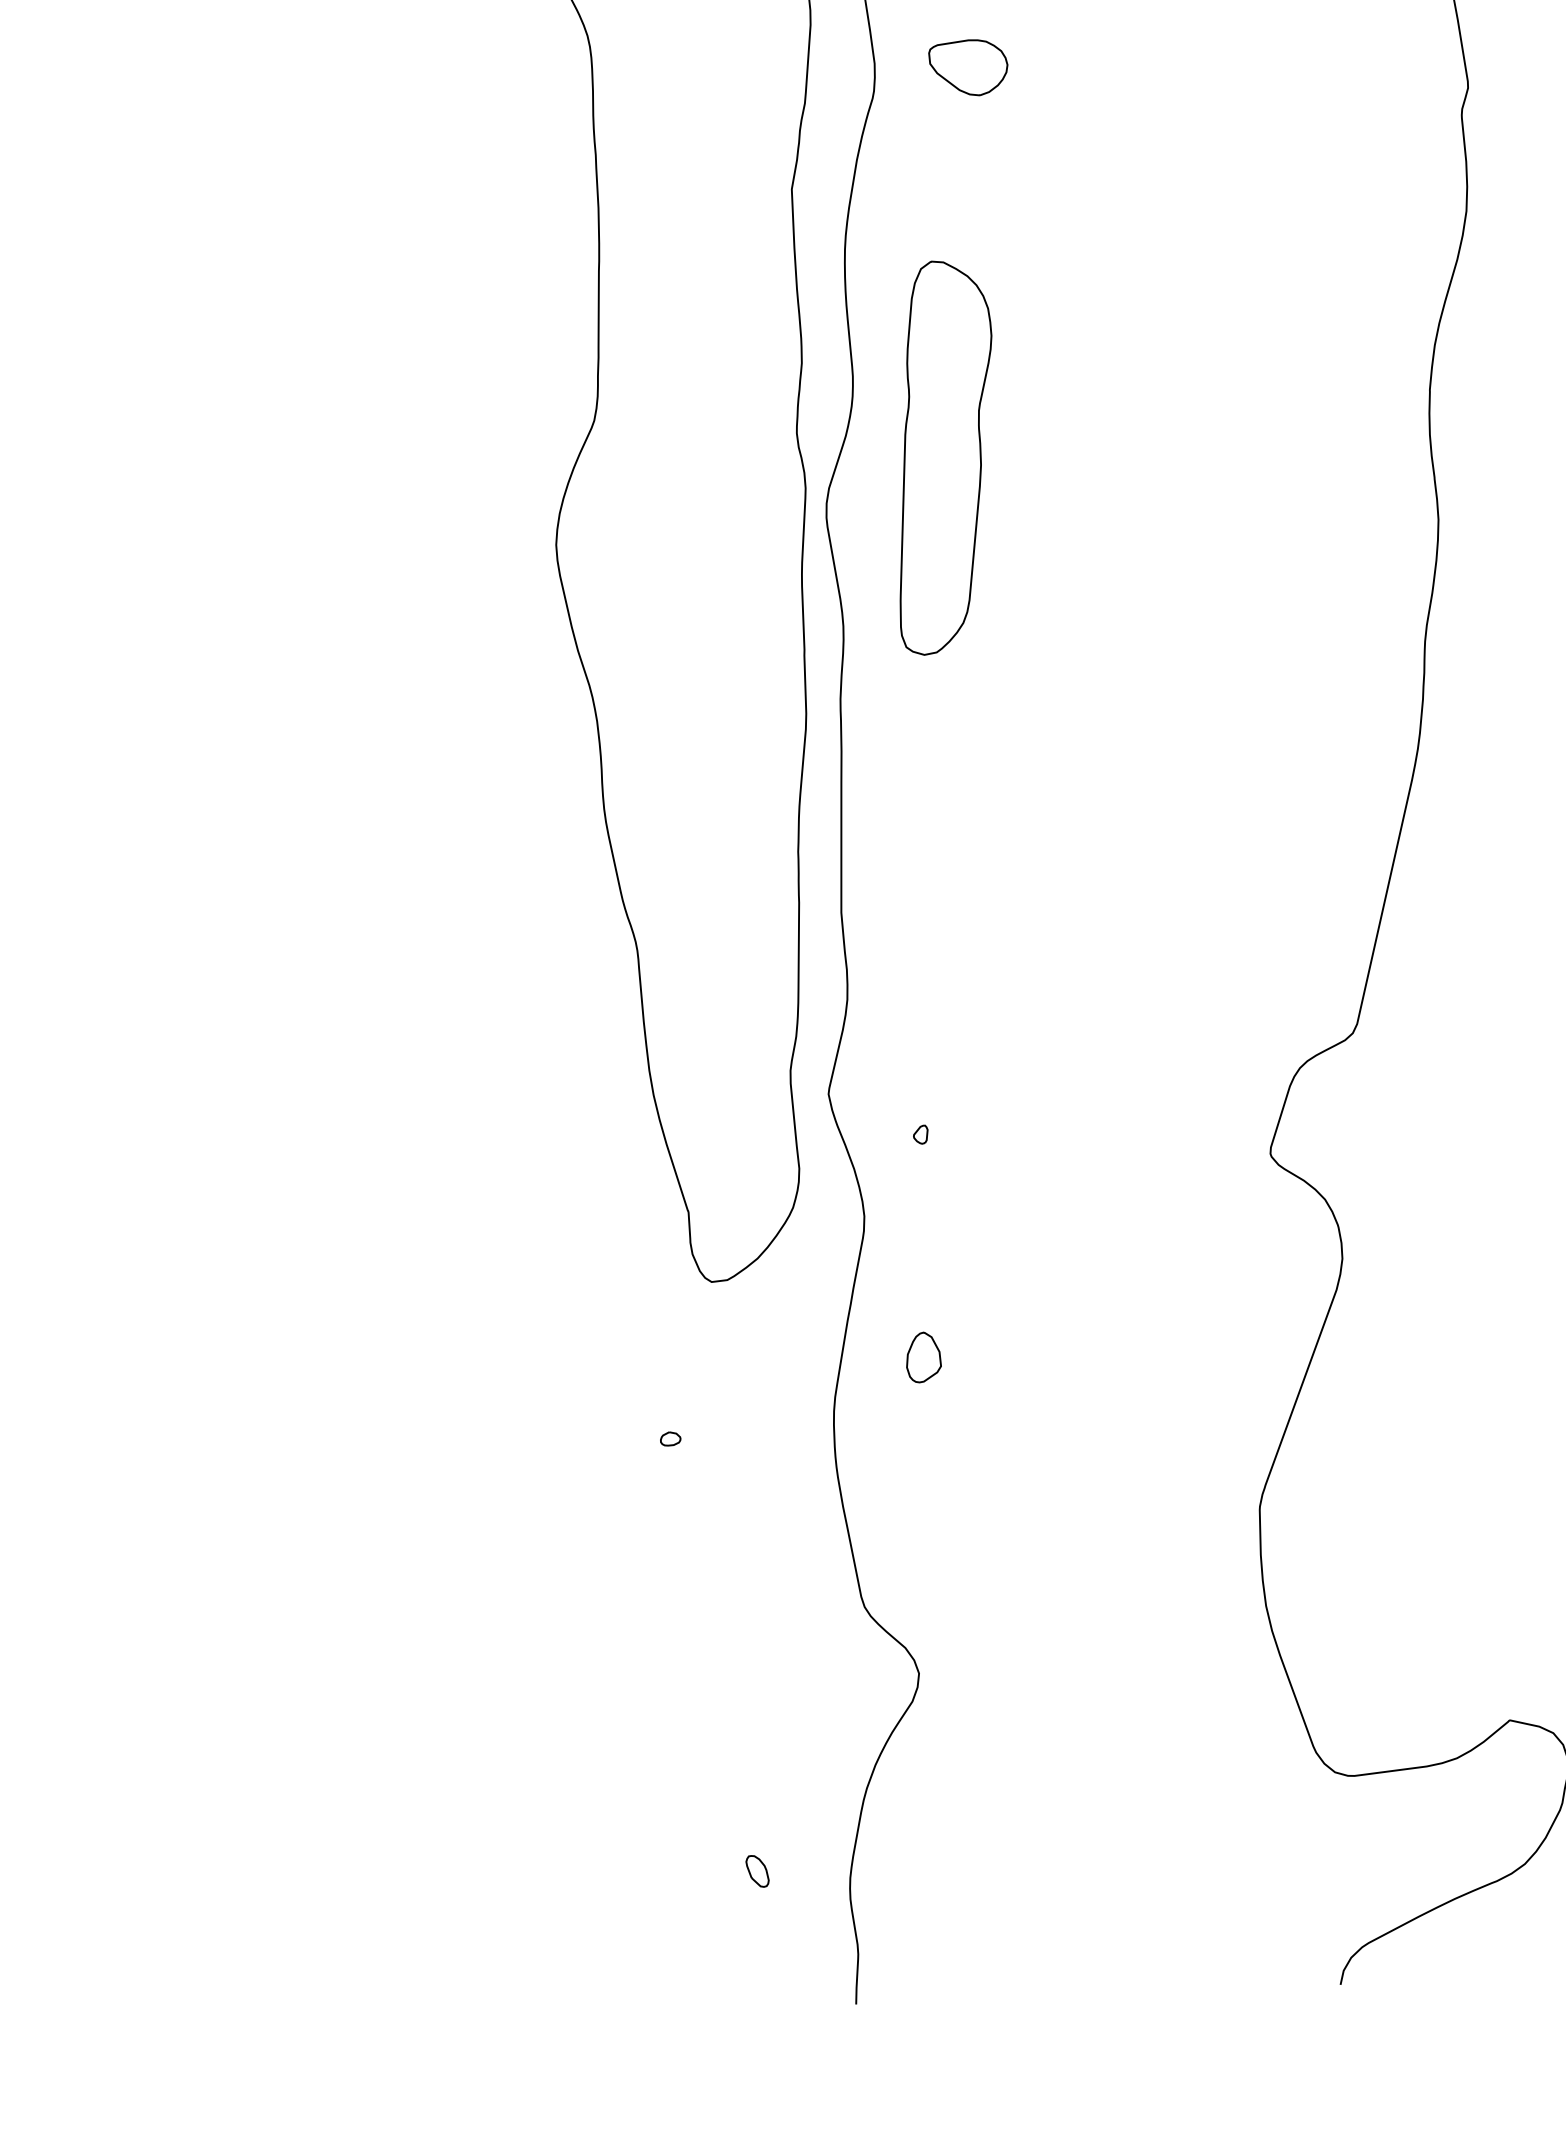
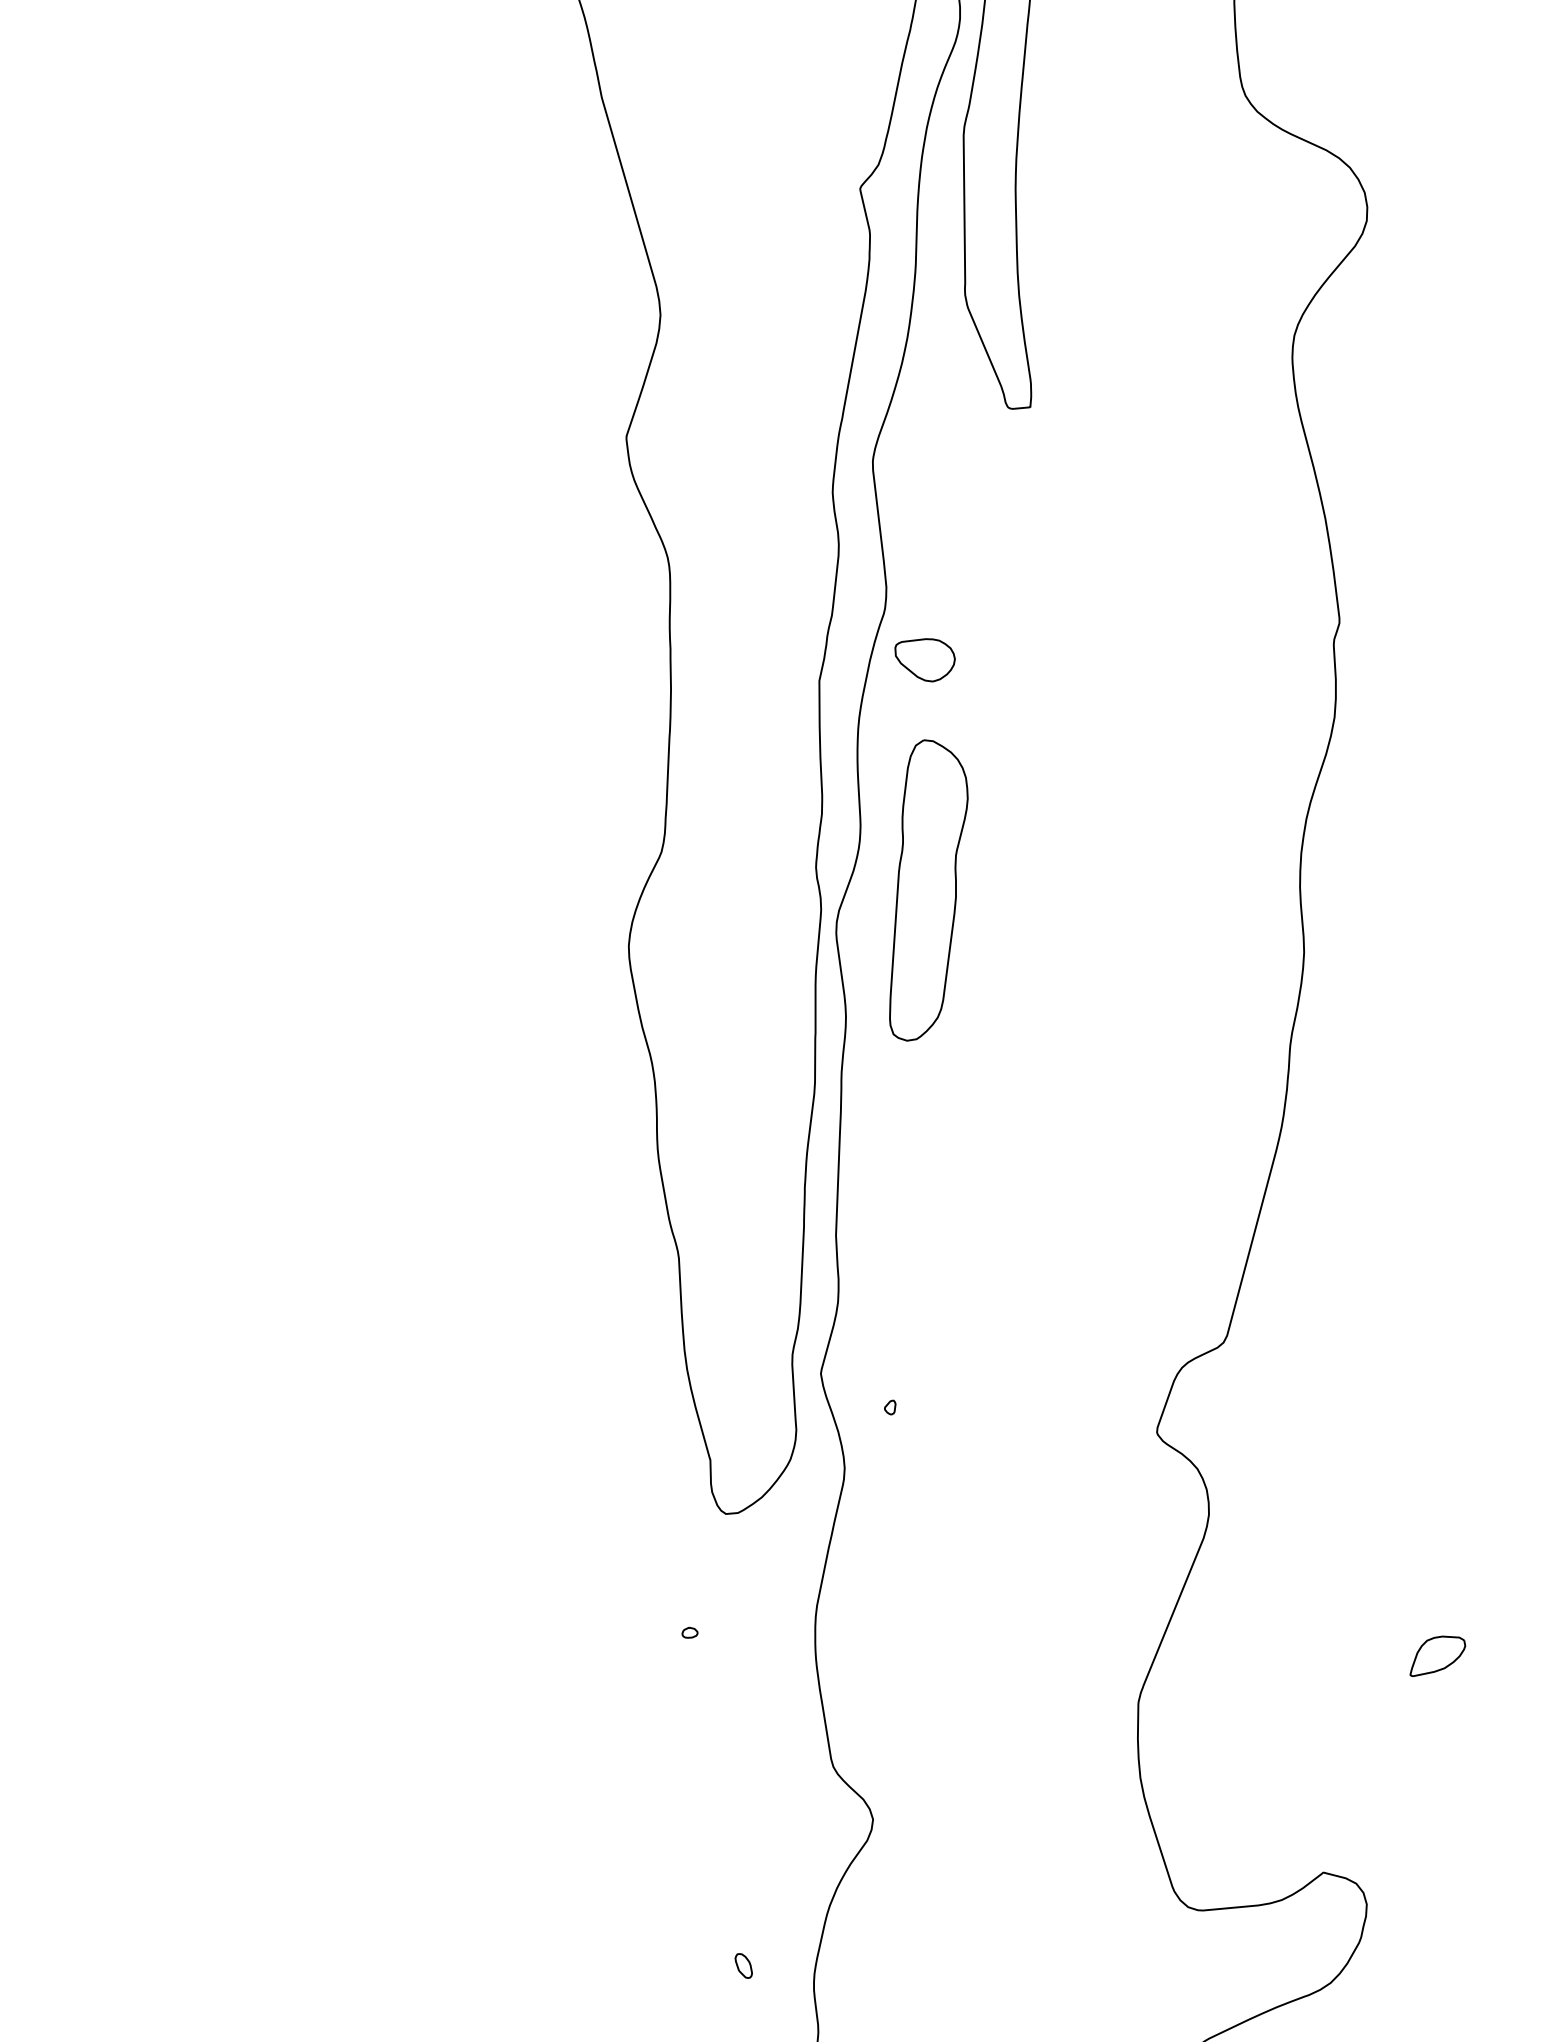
part: (967, 68) -> (924, 660), moved
part: (923, 1356) -> (885, 1577), removed

